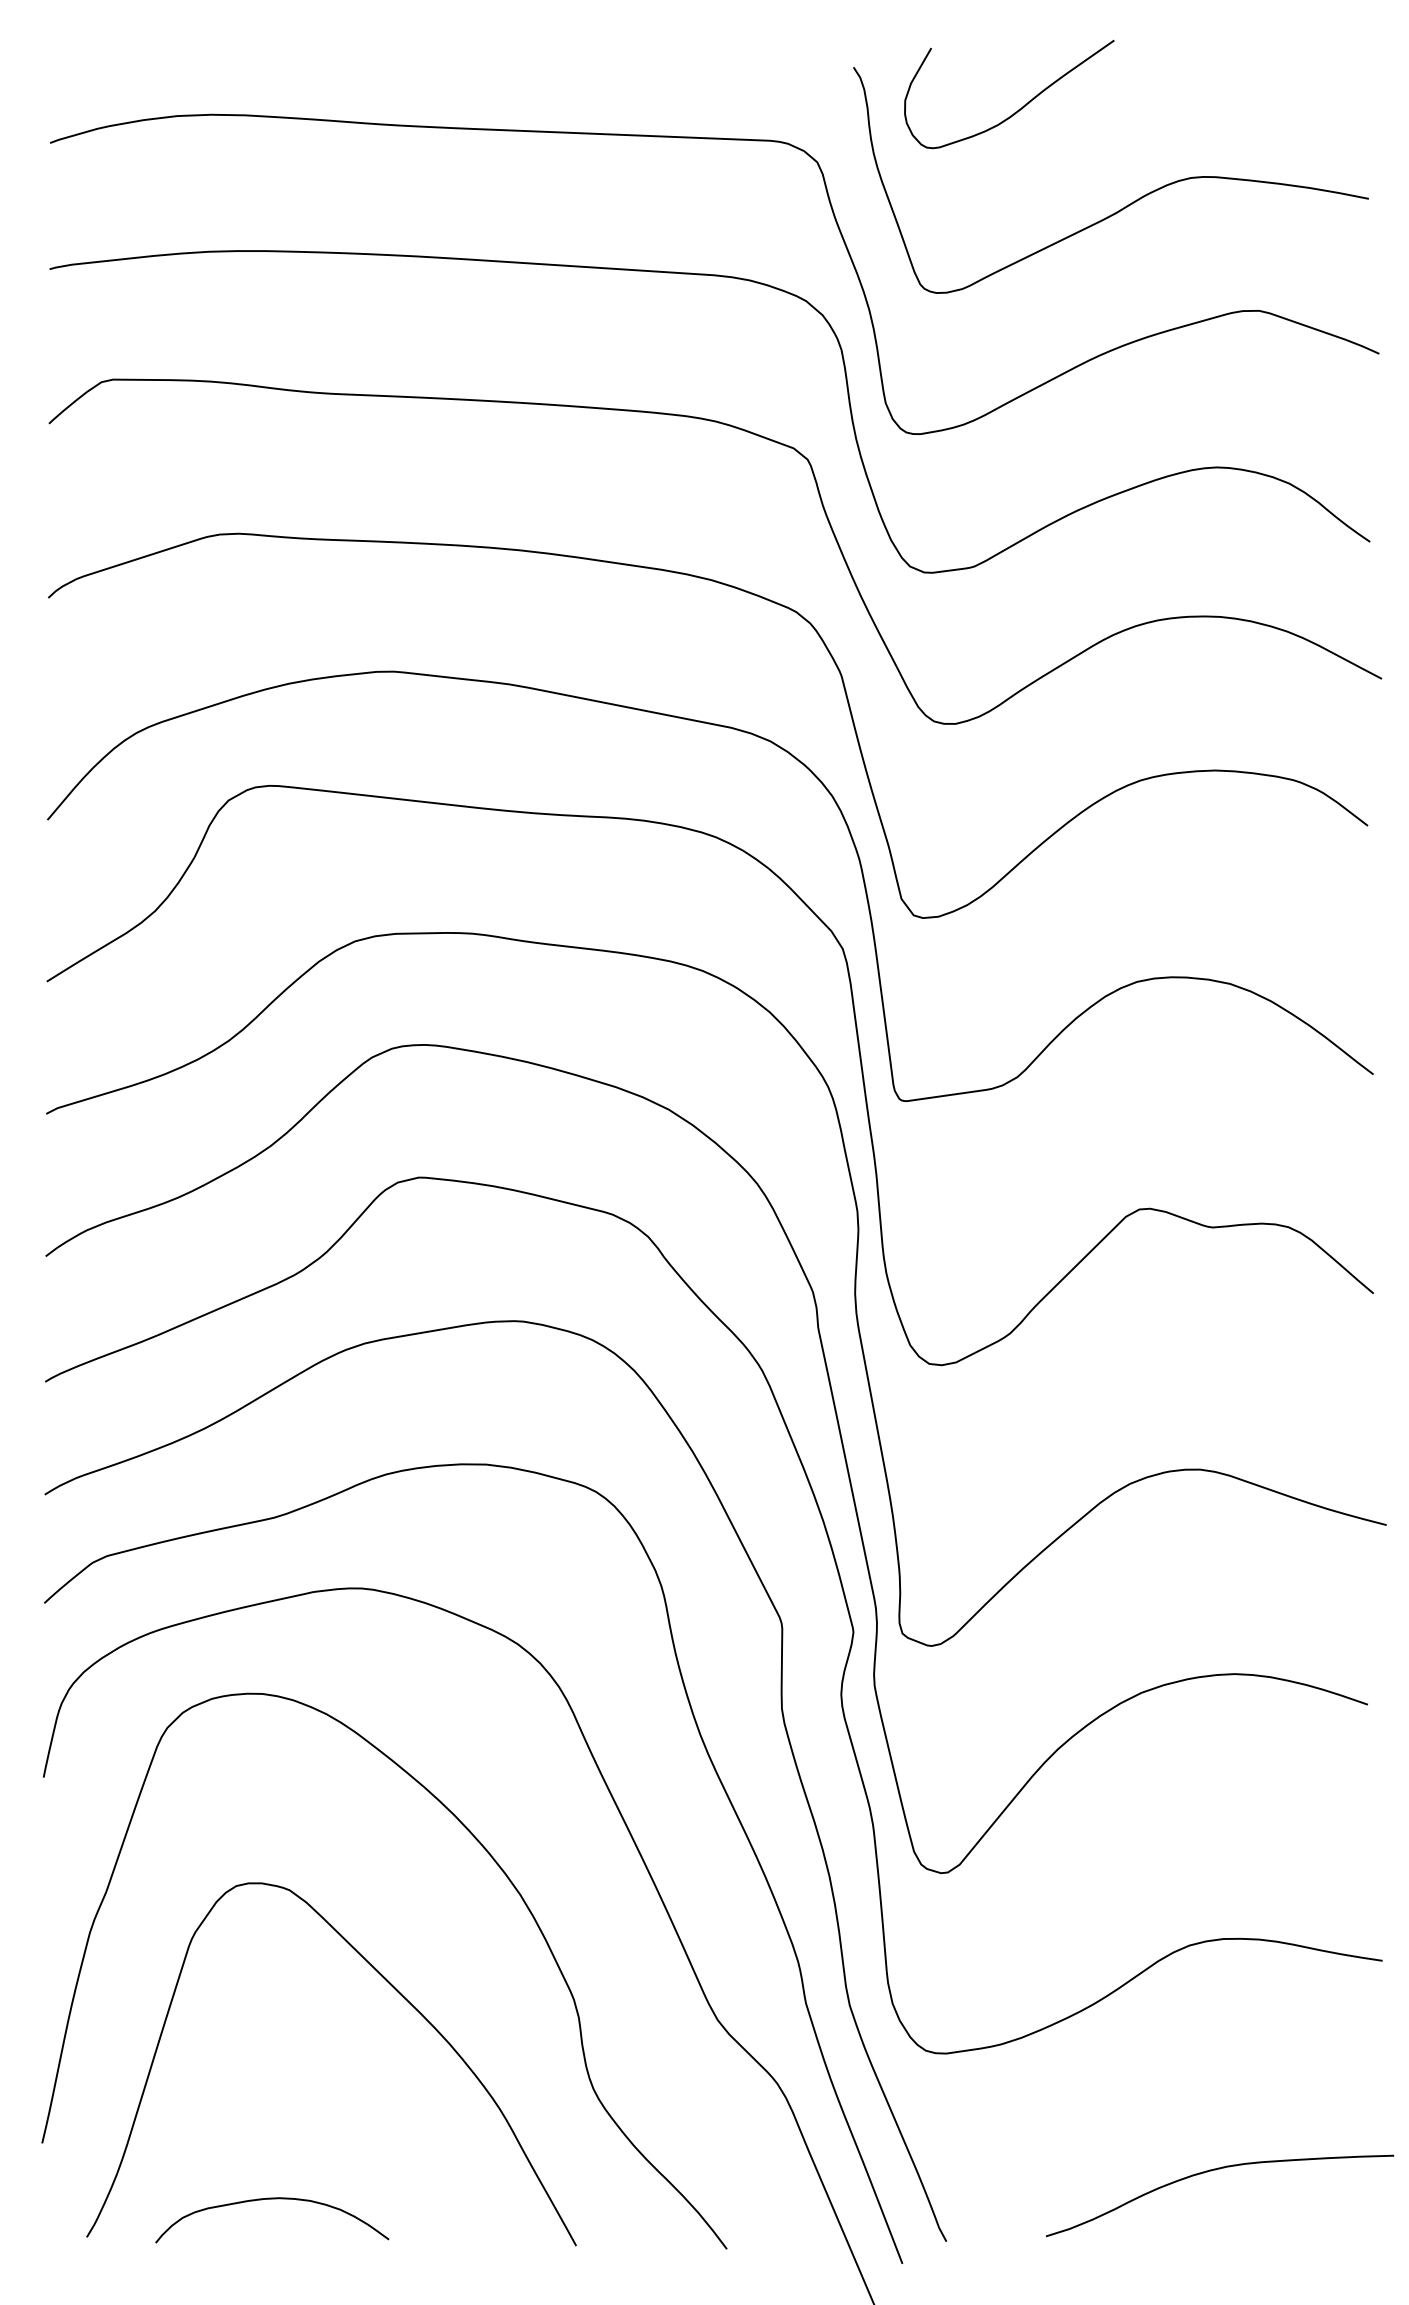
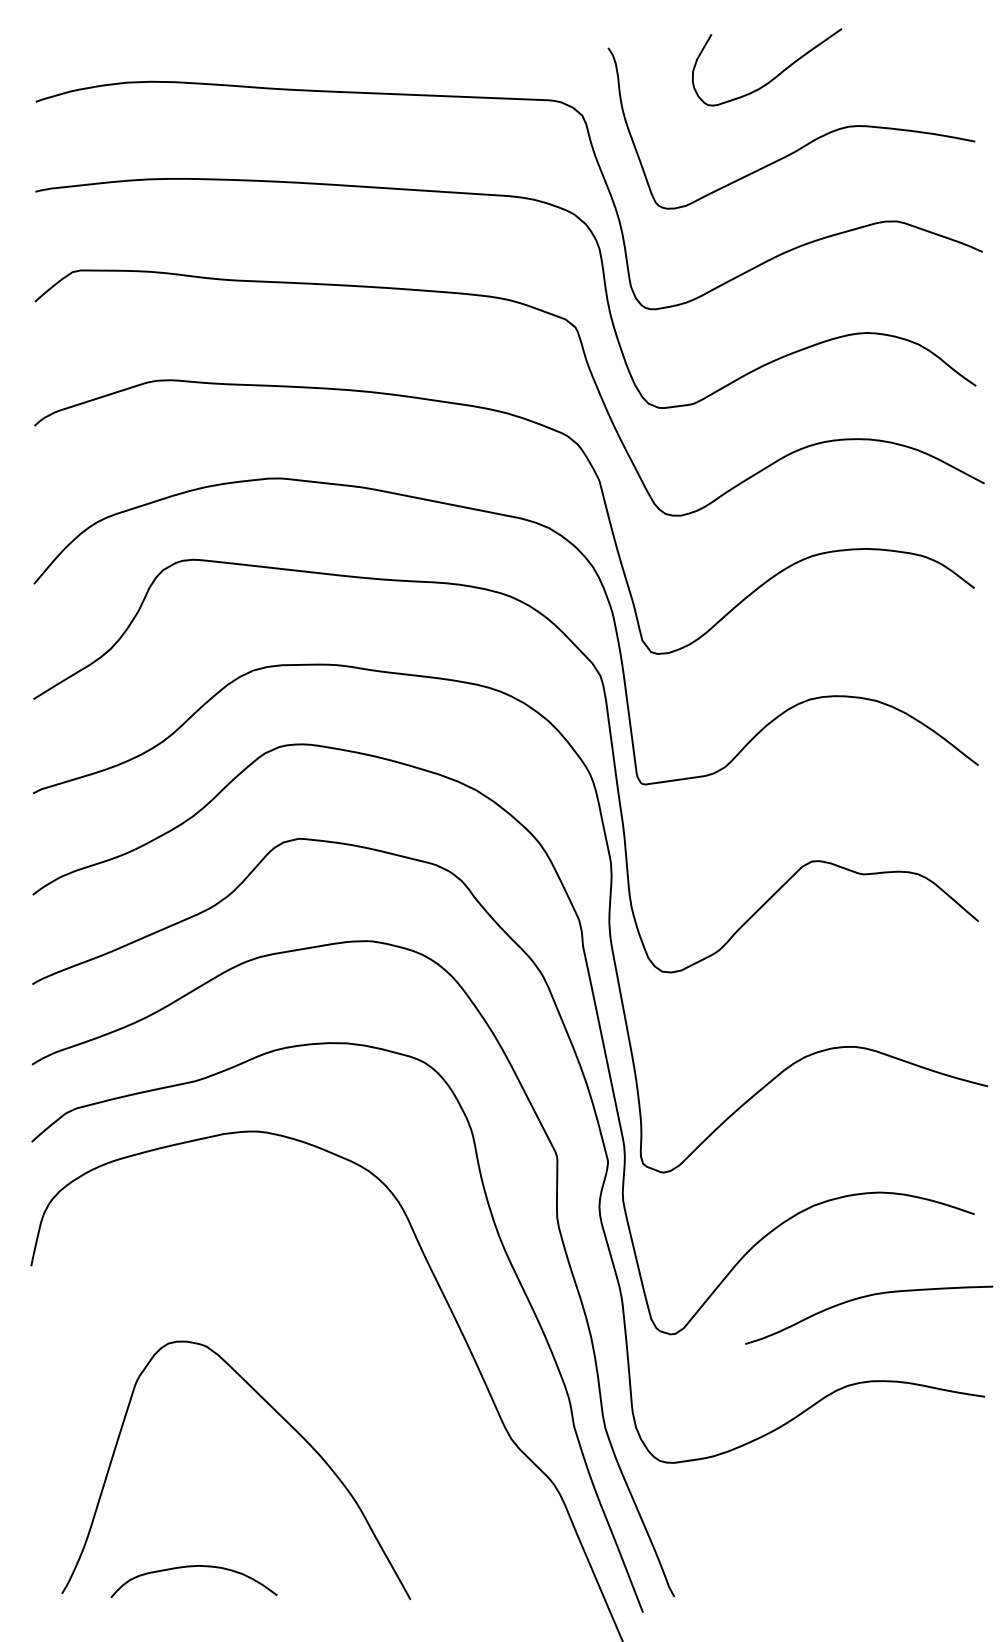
curve: (1022, 105) -> (776, 75), moved
curve: (505, 1877) -> (360, 1337), removed
curve: (1216, 2170) -> (866, 1297), moved

